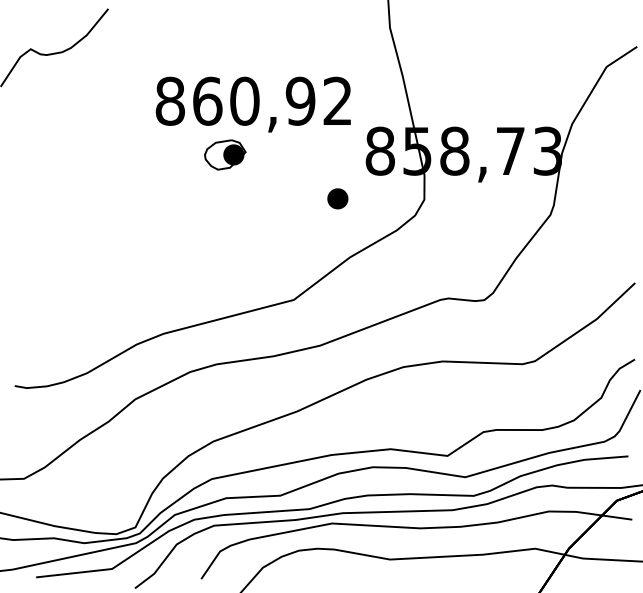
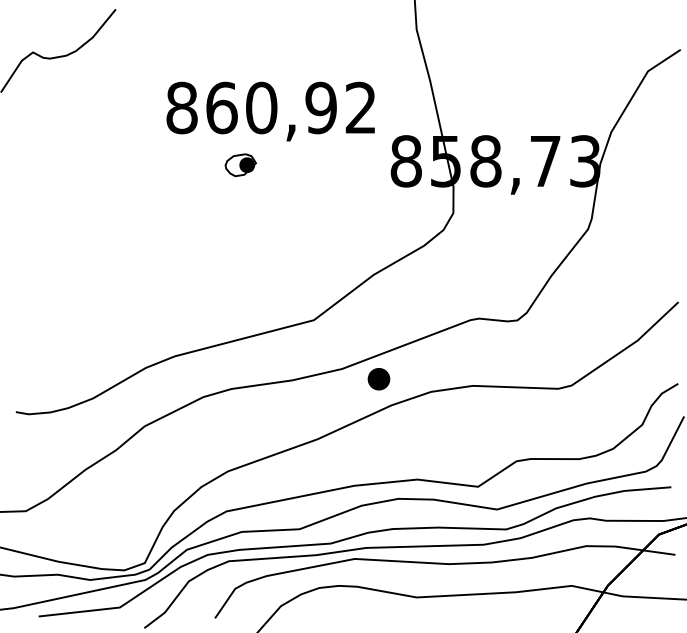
part: (225, 154) -> (240, 164), size x0.7
part: (337, 199) -> (378, 379), moved

